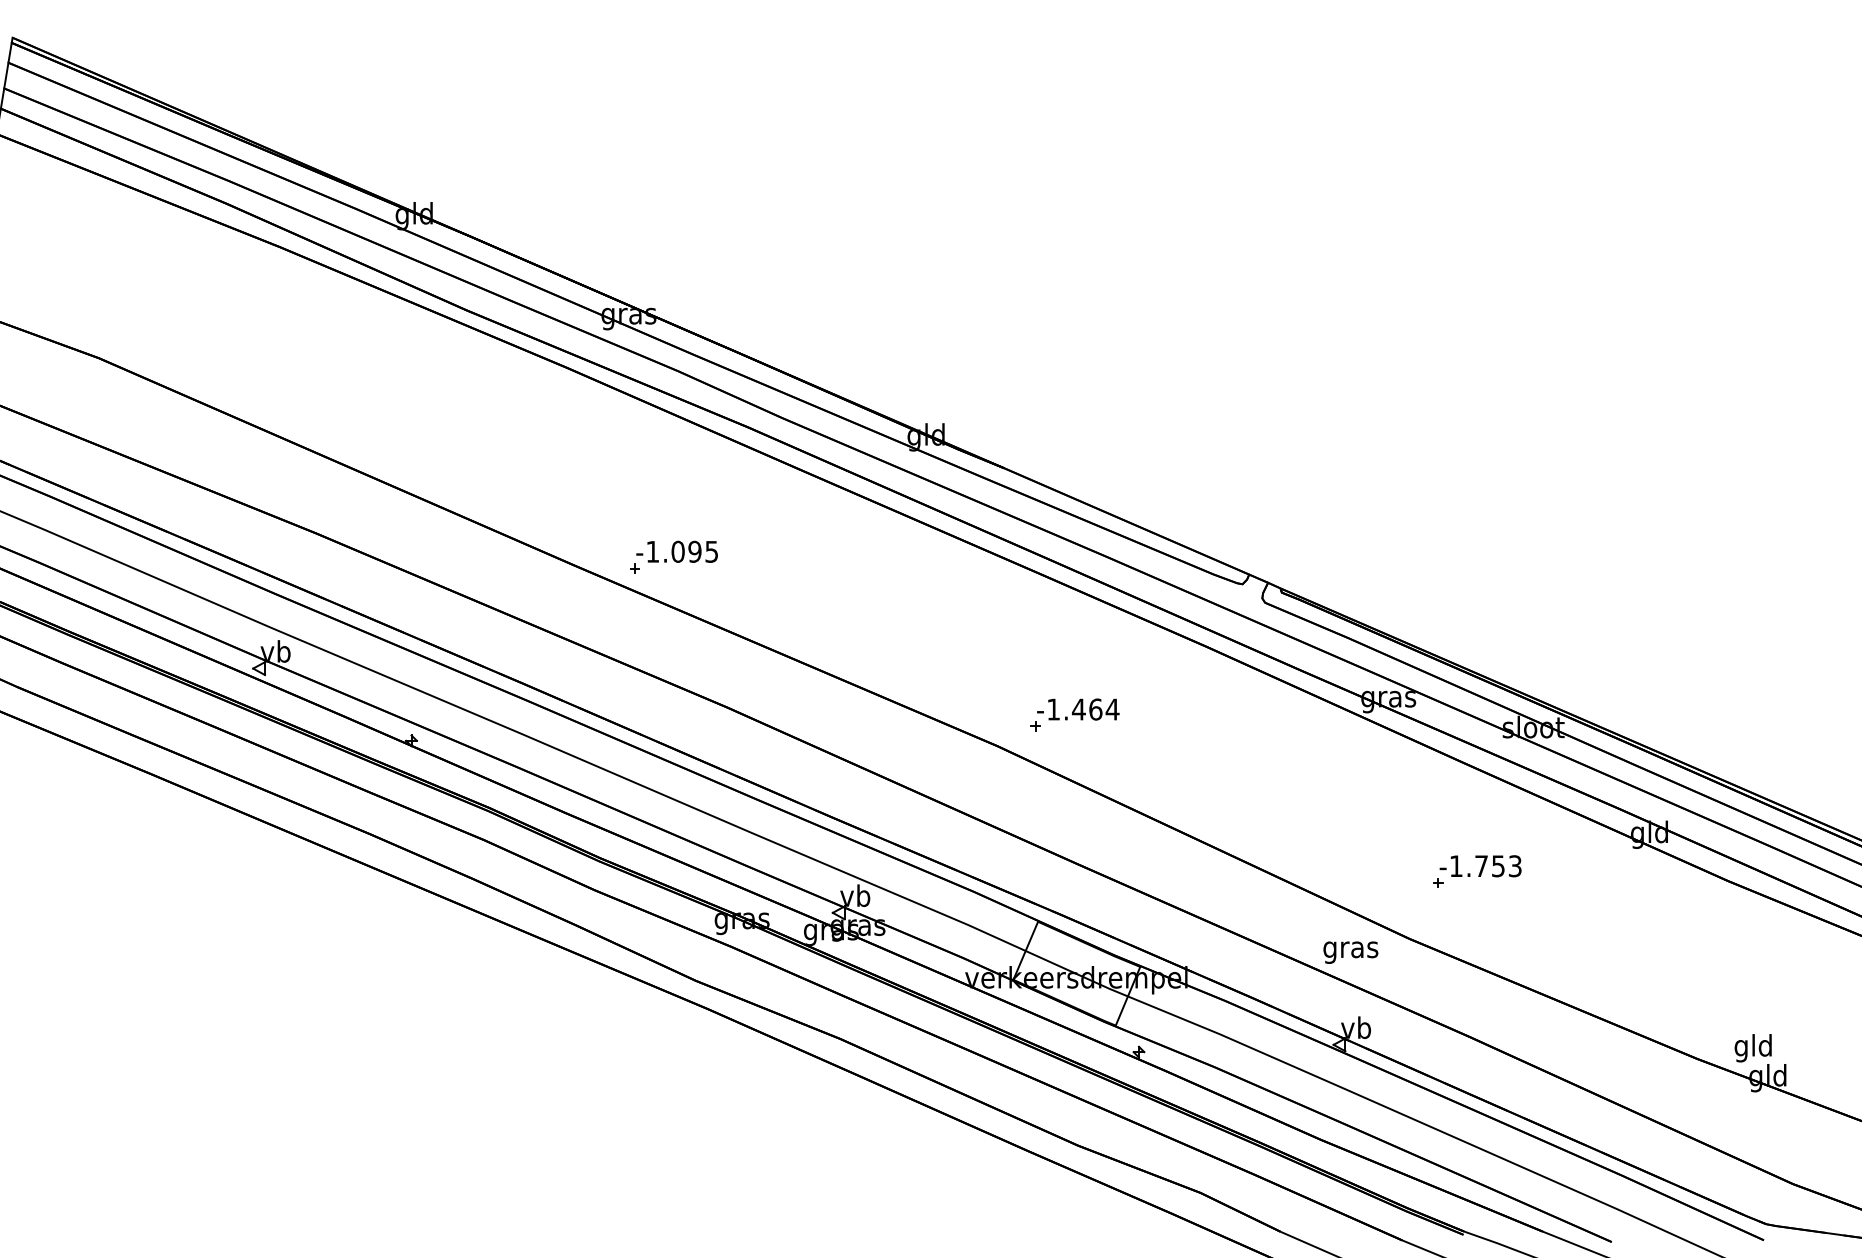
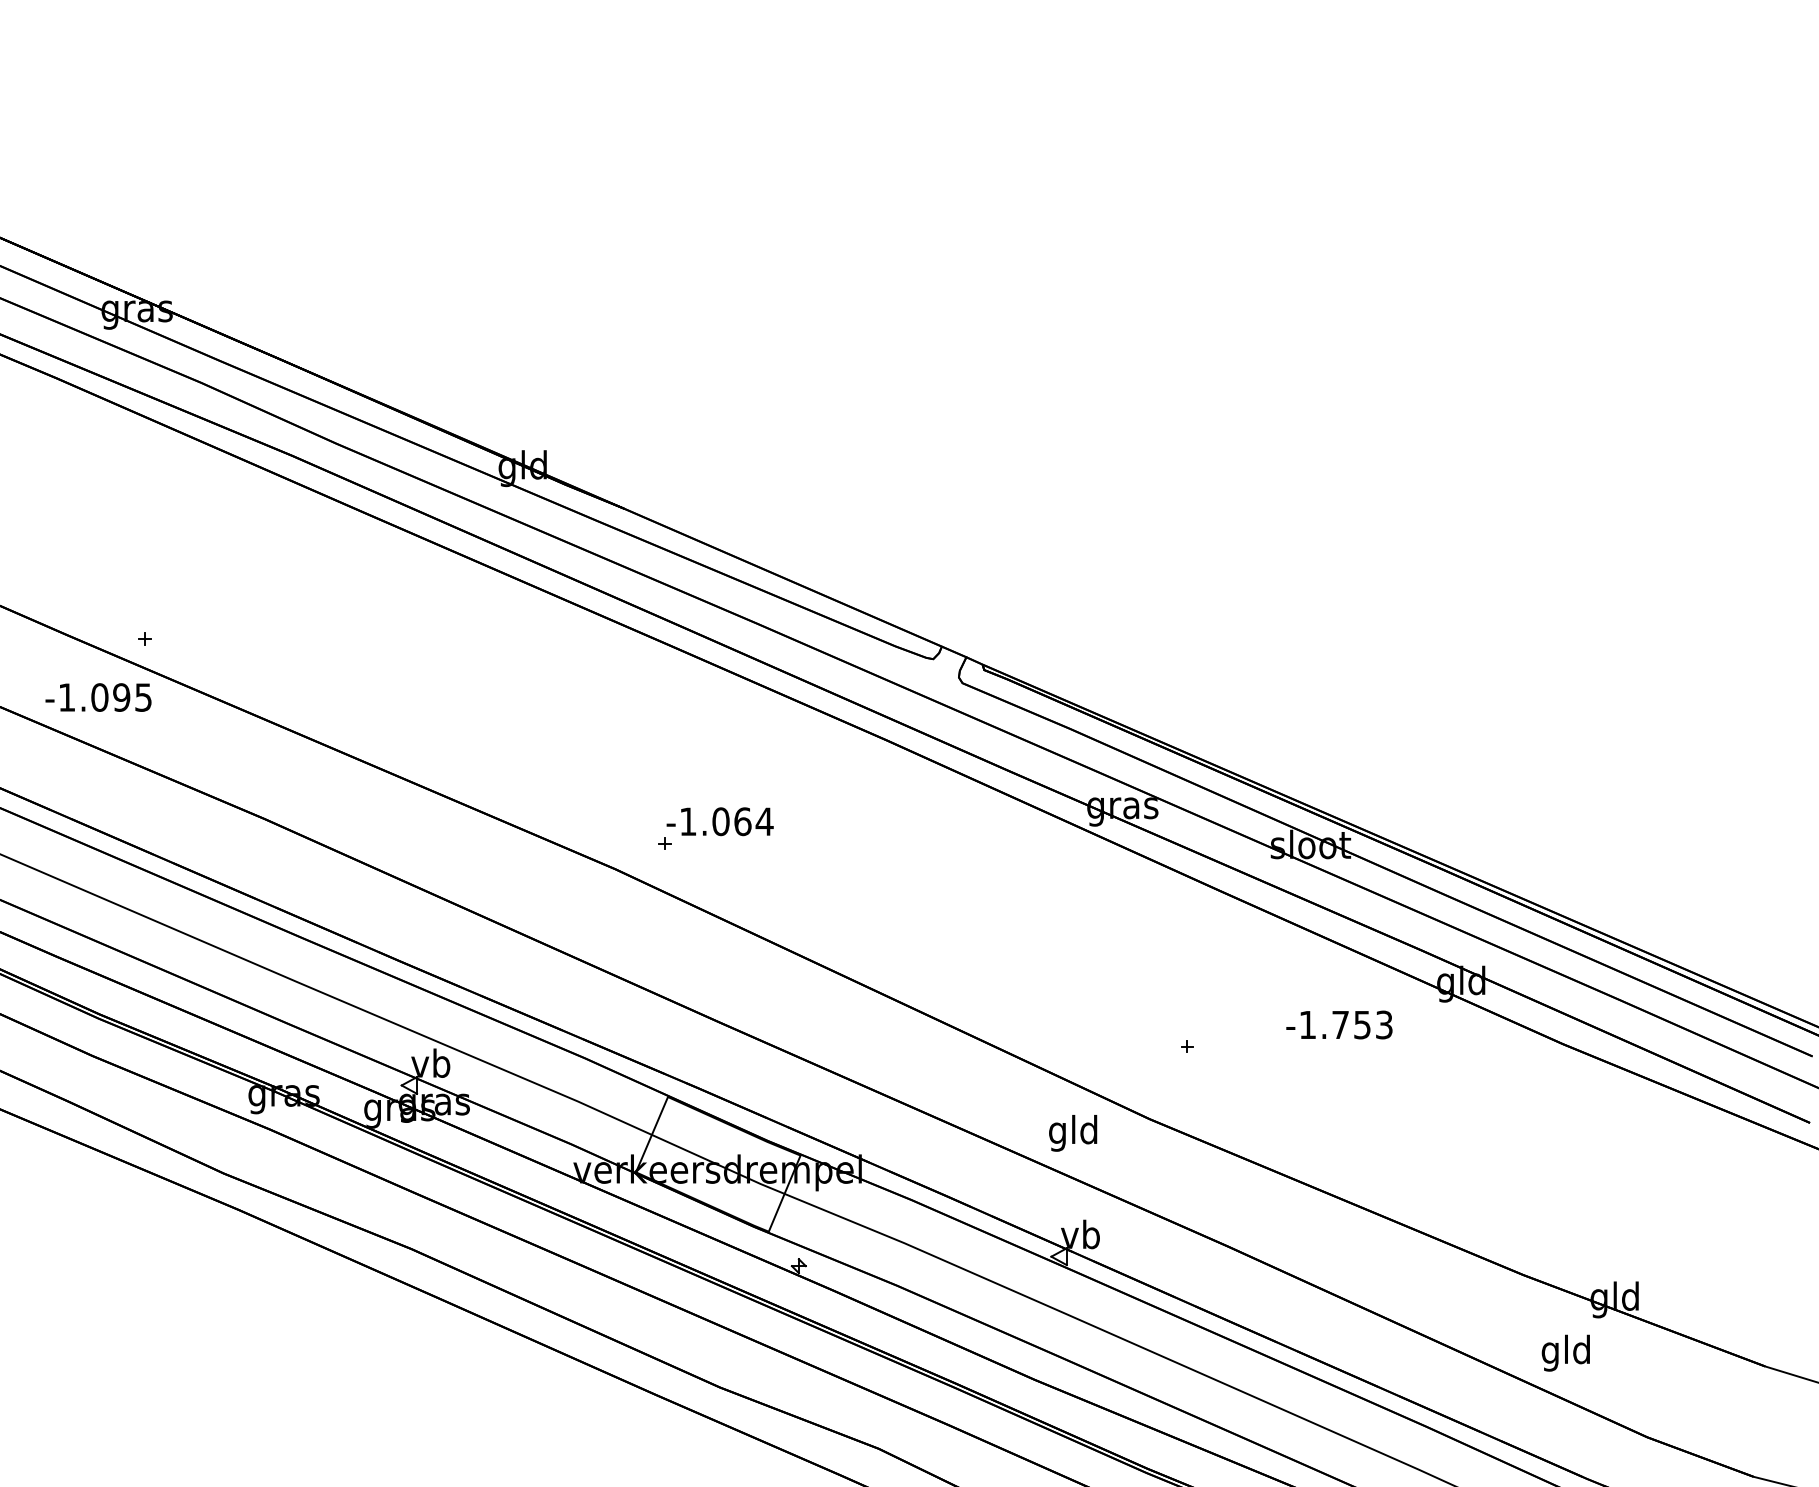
text: (676, 551) -> (97, 697), moved
text: (1078, 709) -> (720, 821), -1.464 -> -1.064
text: (1480, 866) -> (1339, 1025), moved
text: (1350, 949) -> (1073, 1132), gras -> gld
text: (1752, 1048) -> (1564, 1353), moved

